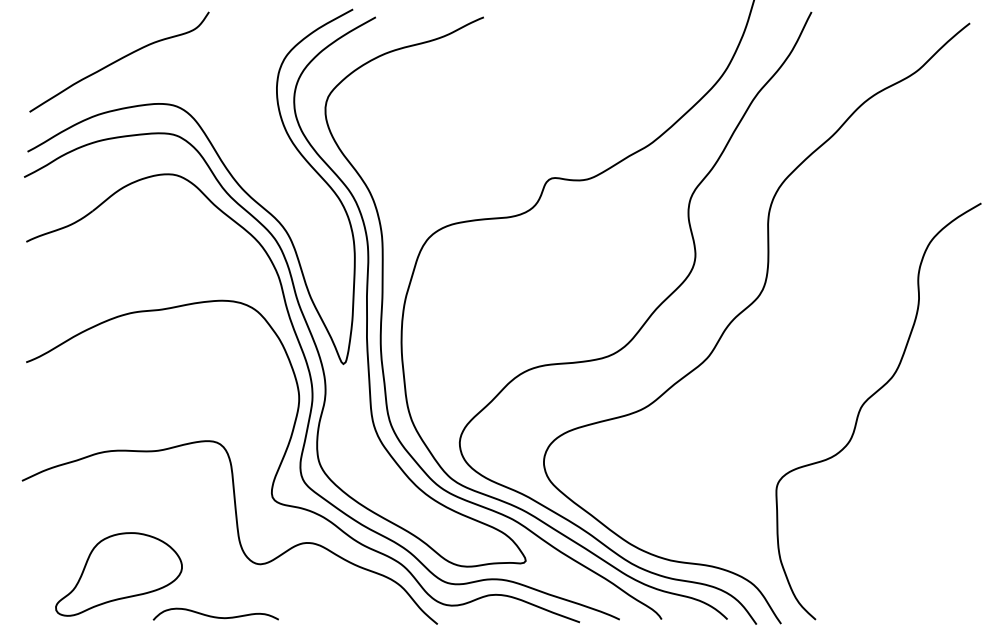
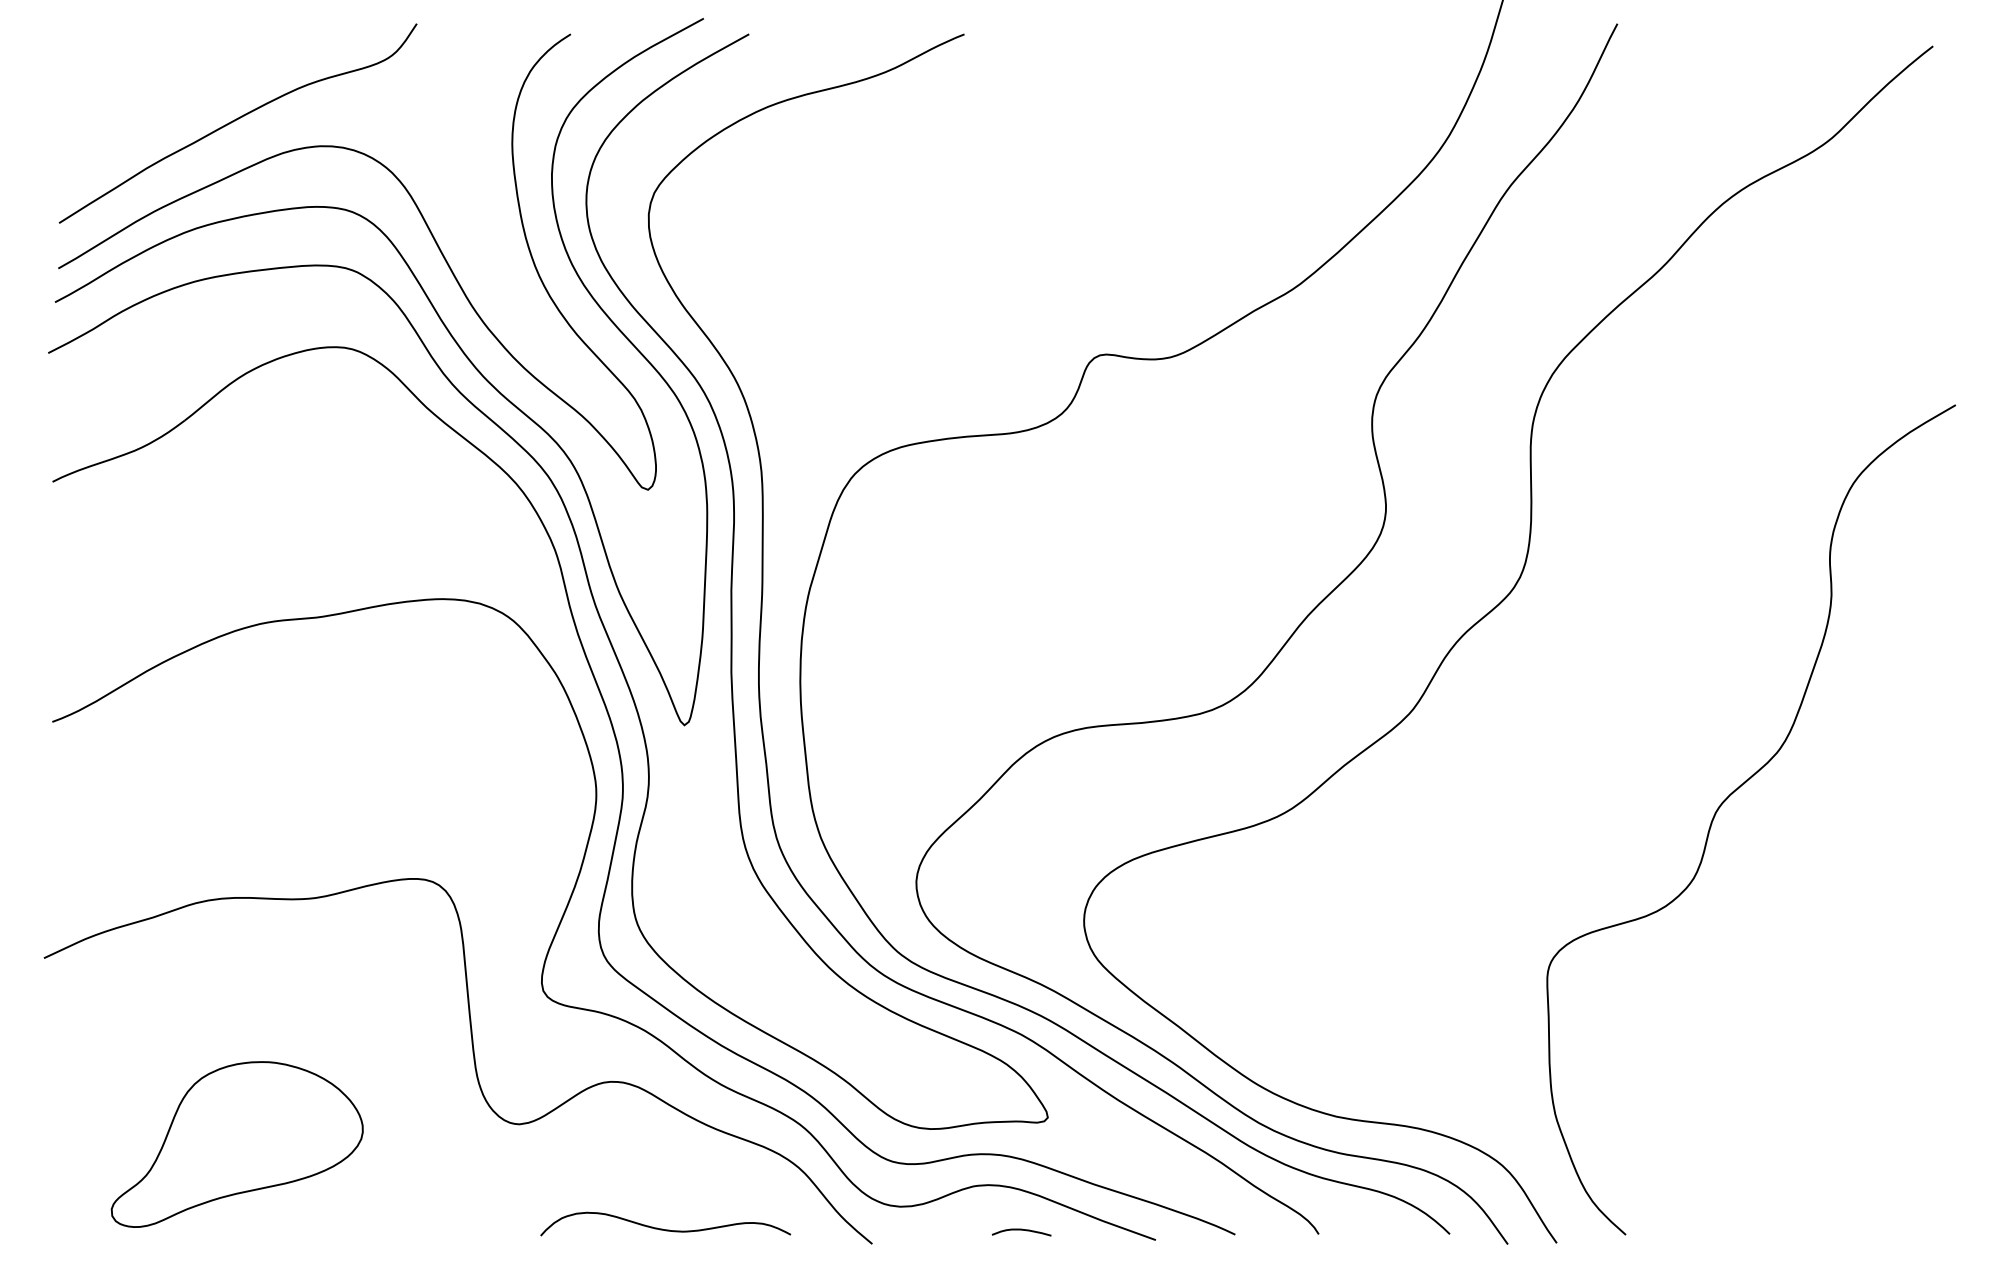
curve: (213, 114) -> (425, 227), added
curve: (215, 616) -> (664, 1228), moved
curve: (512, 618) -> (1021, 1232), added

